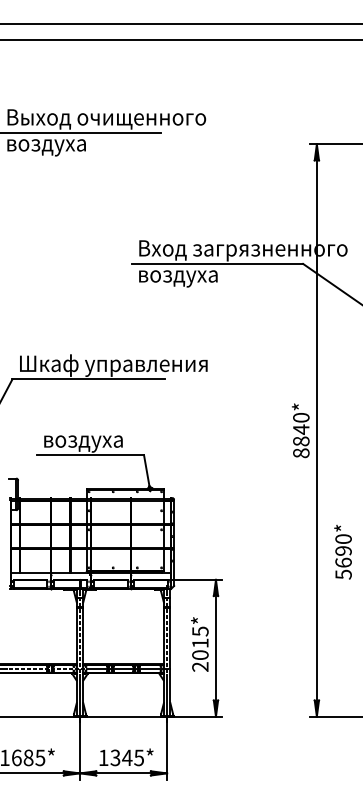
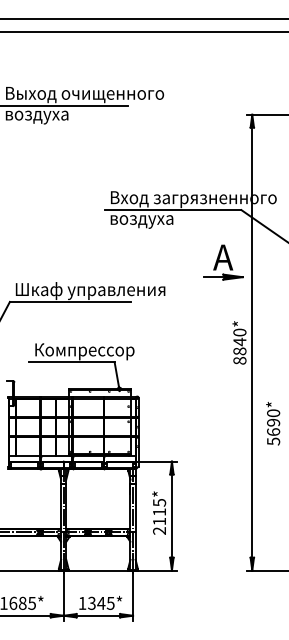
part: (280, 329) -> (223, 262), added
text: (106, 441) -> (84, 351), воздуха -> Компрессор
text: (342, 552) -> (272, 423), moved
text: (200, 654) -> (159, 521), 2015* -> 2115*

